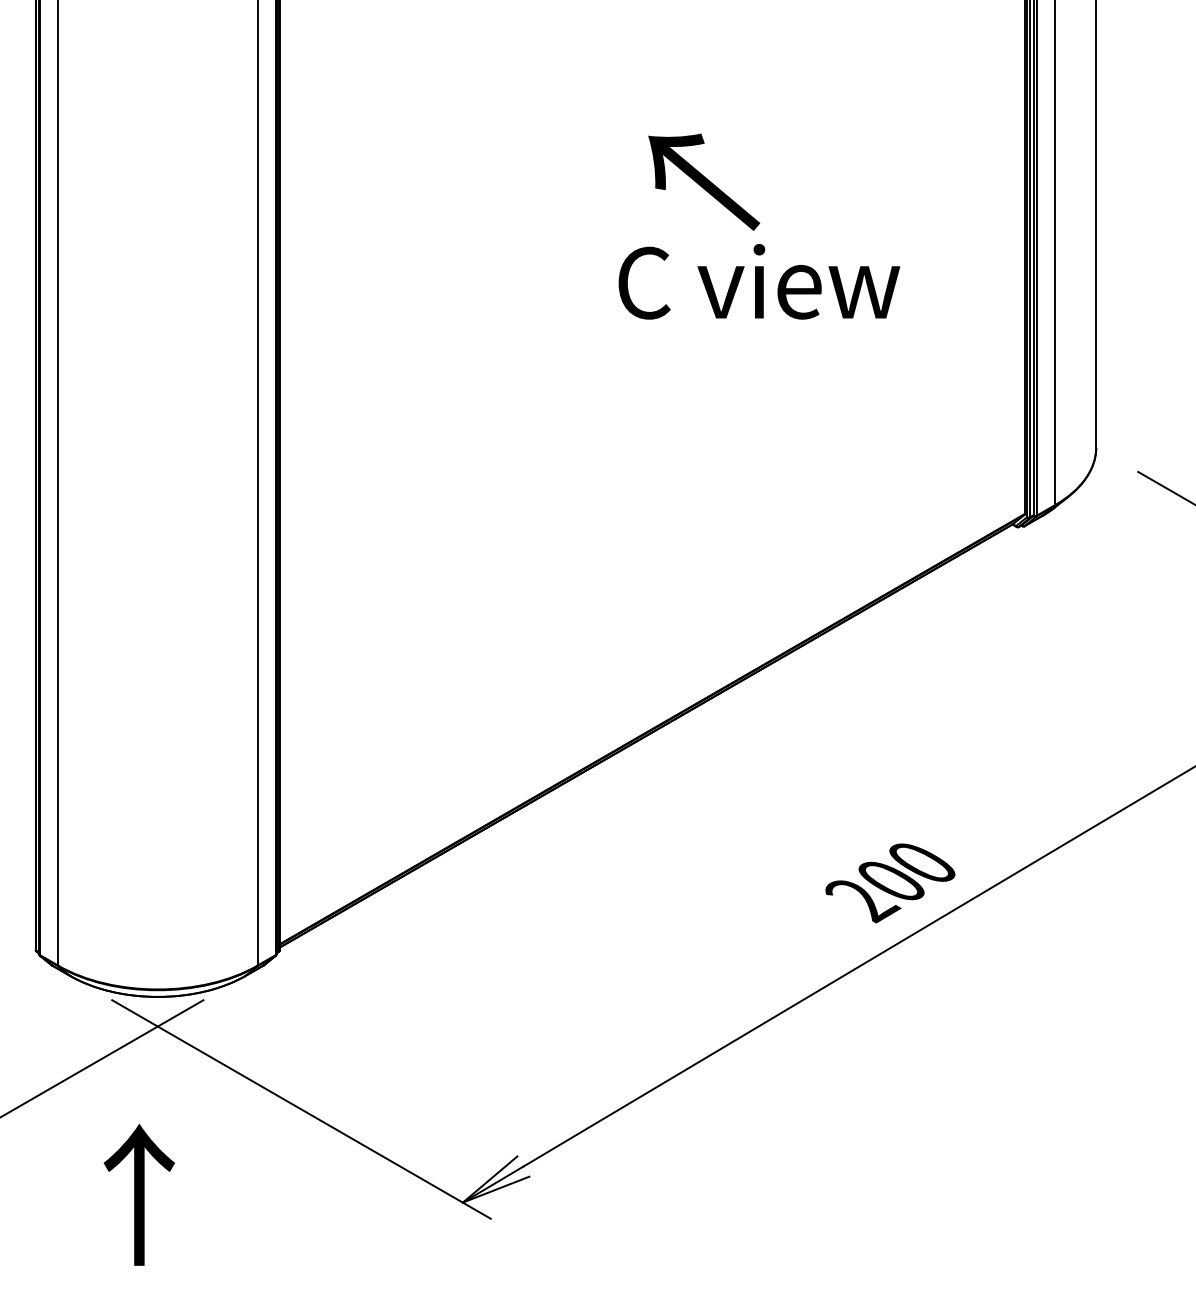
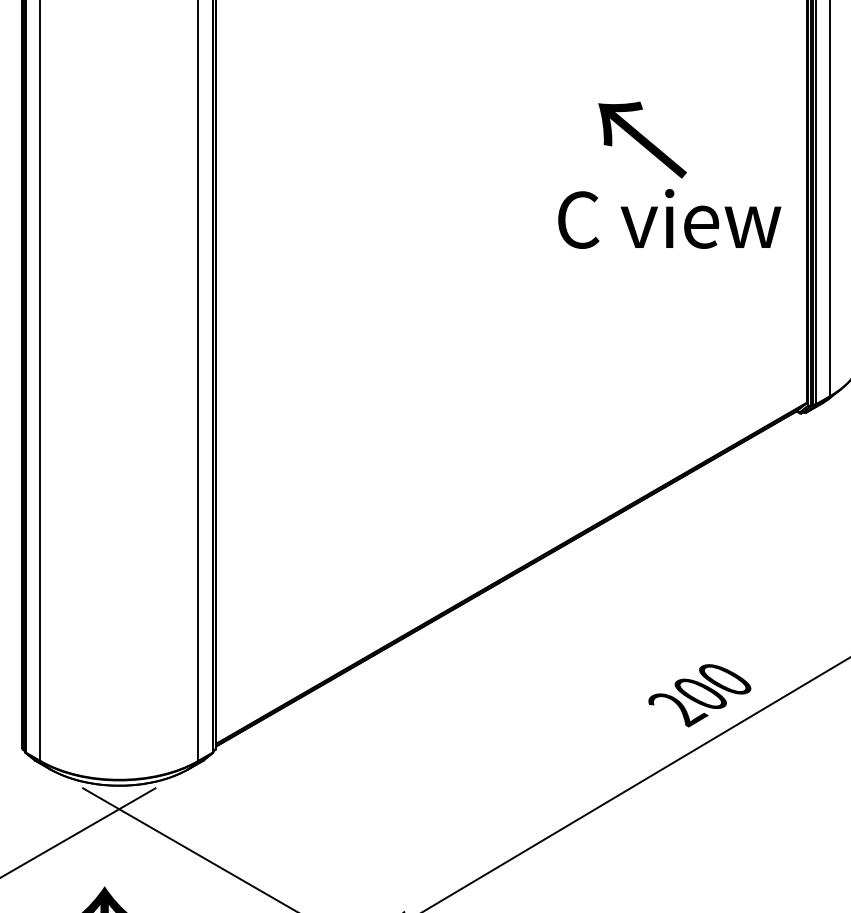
text: (704, 181) -> (642, 139), moved
text: (759, 281) -> (669, 218), moved

